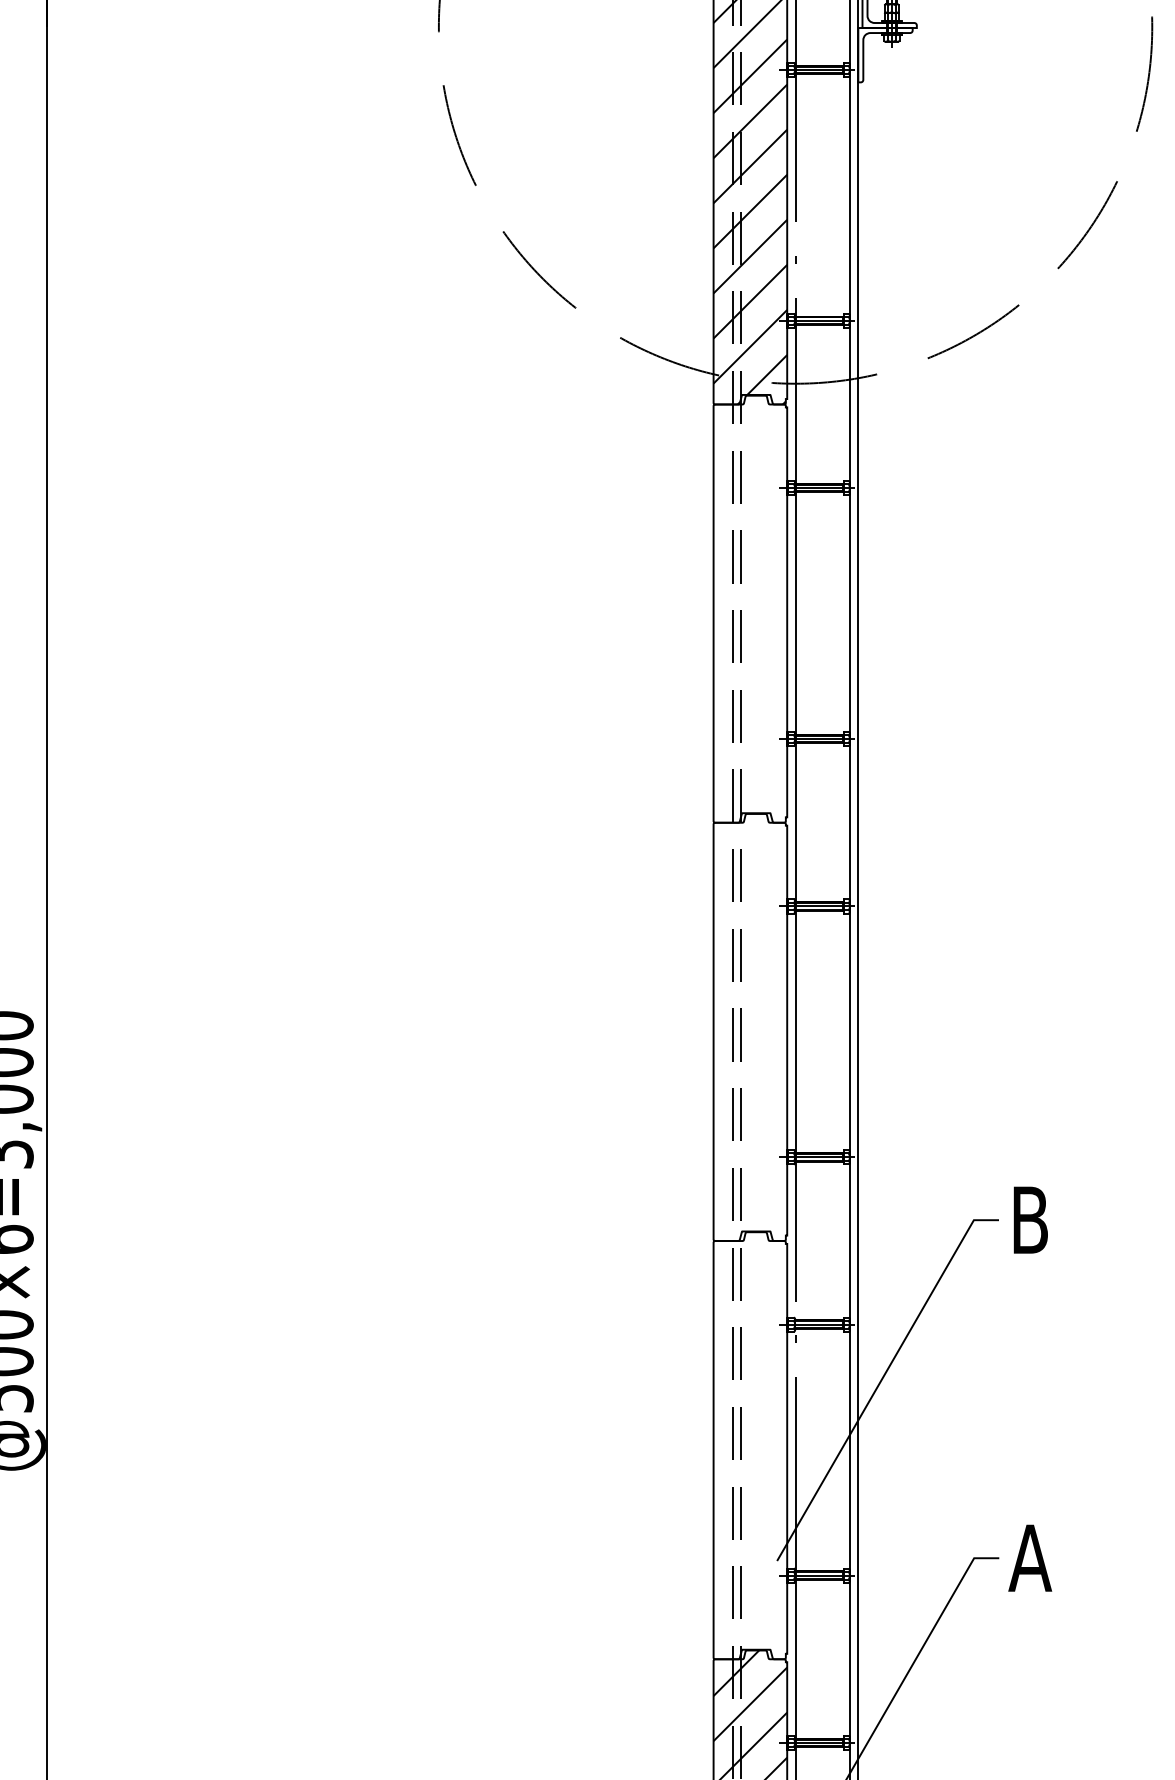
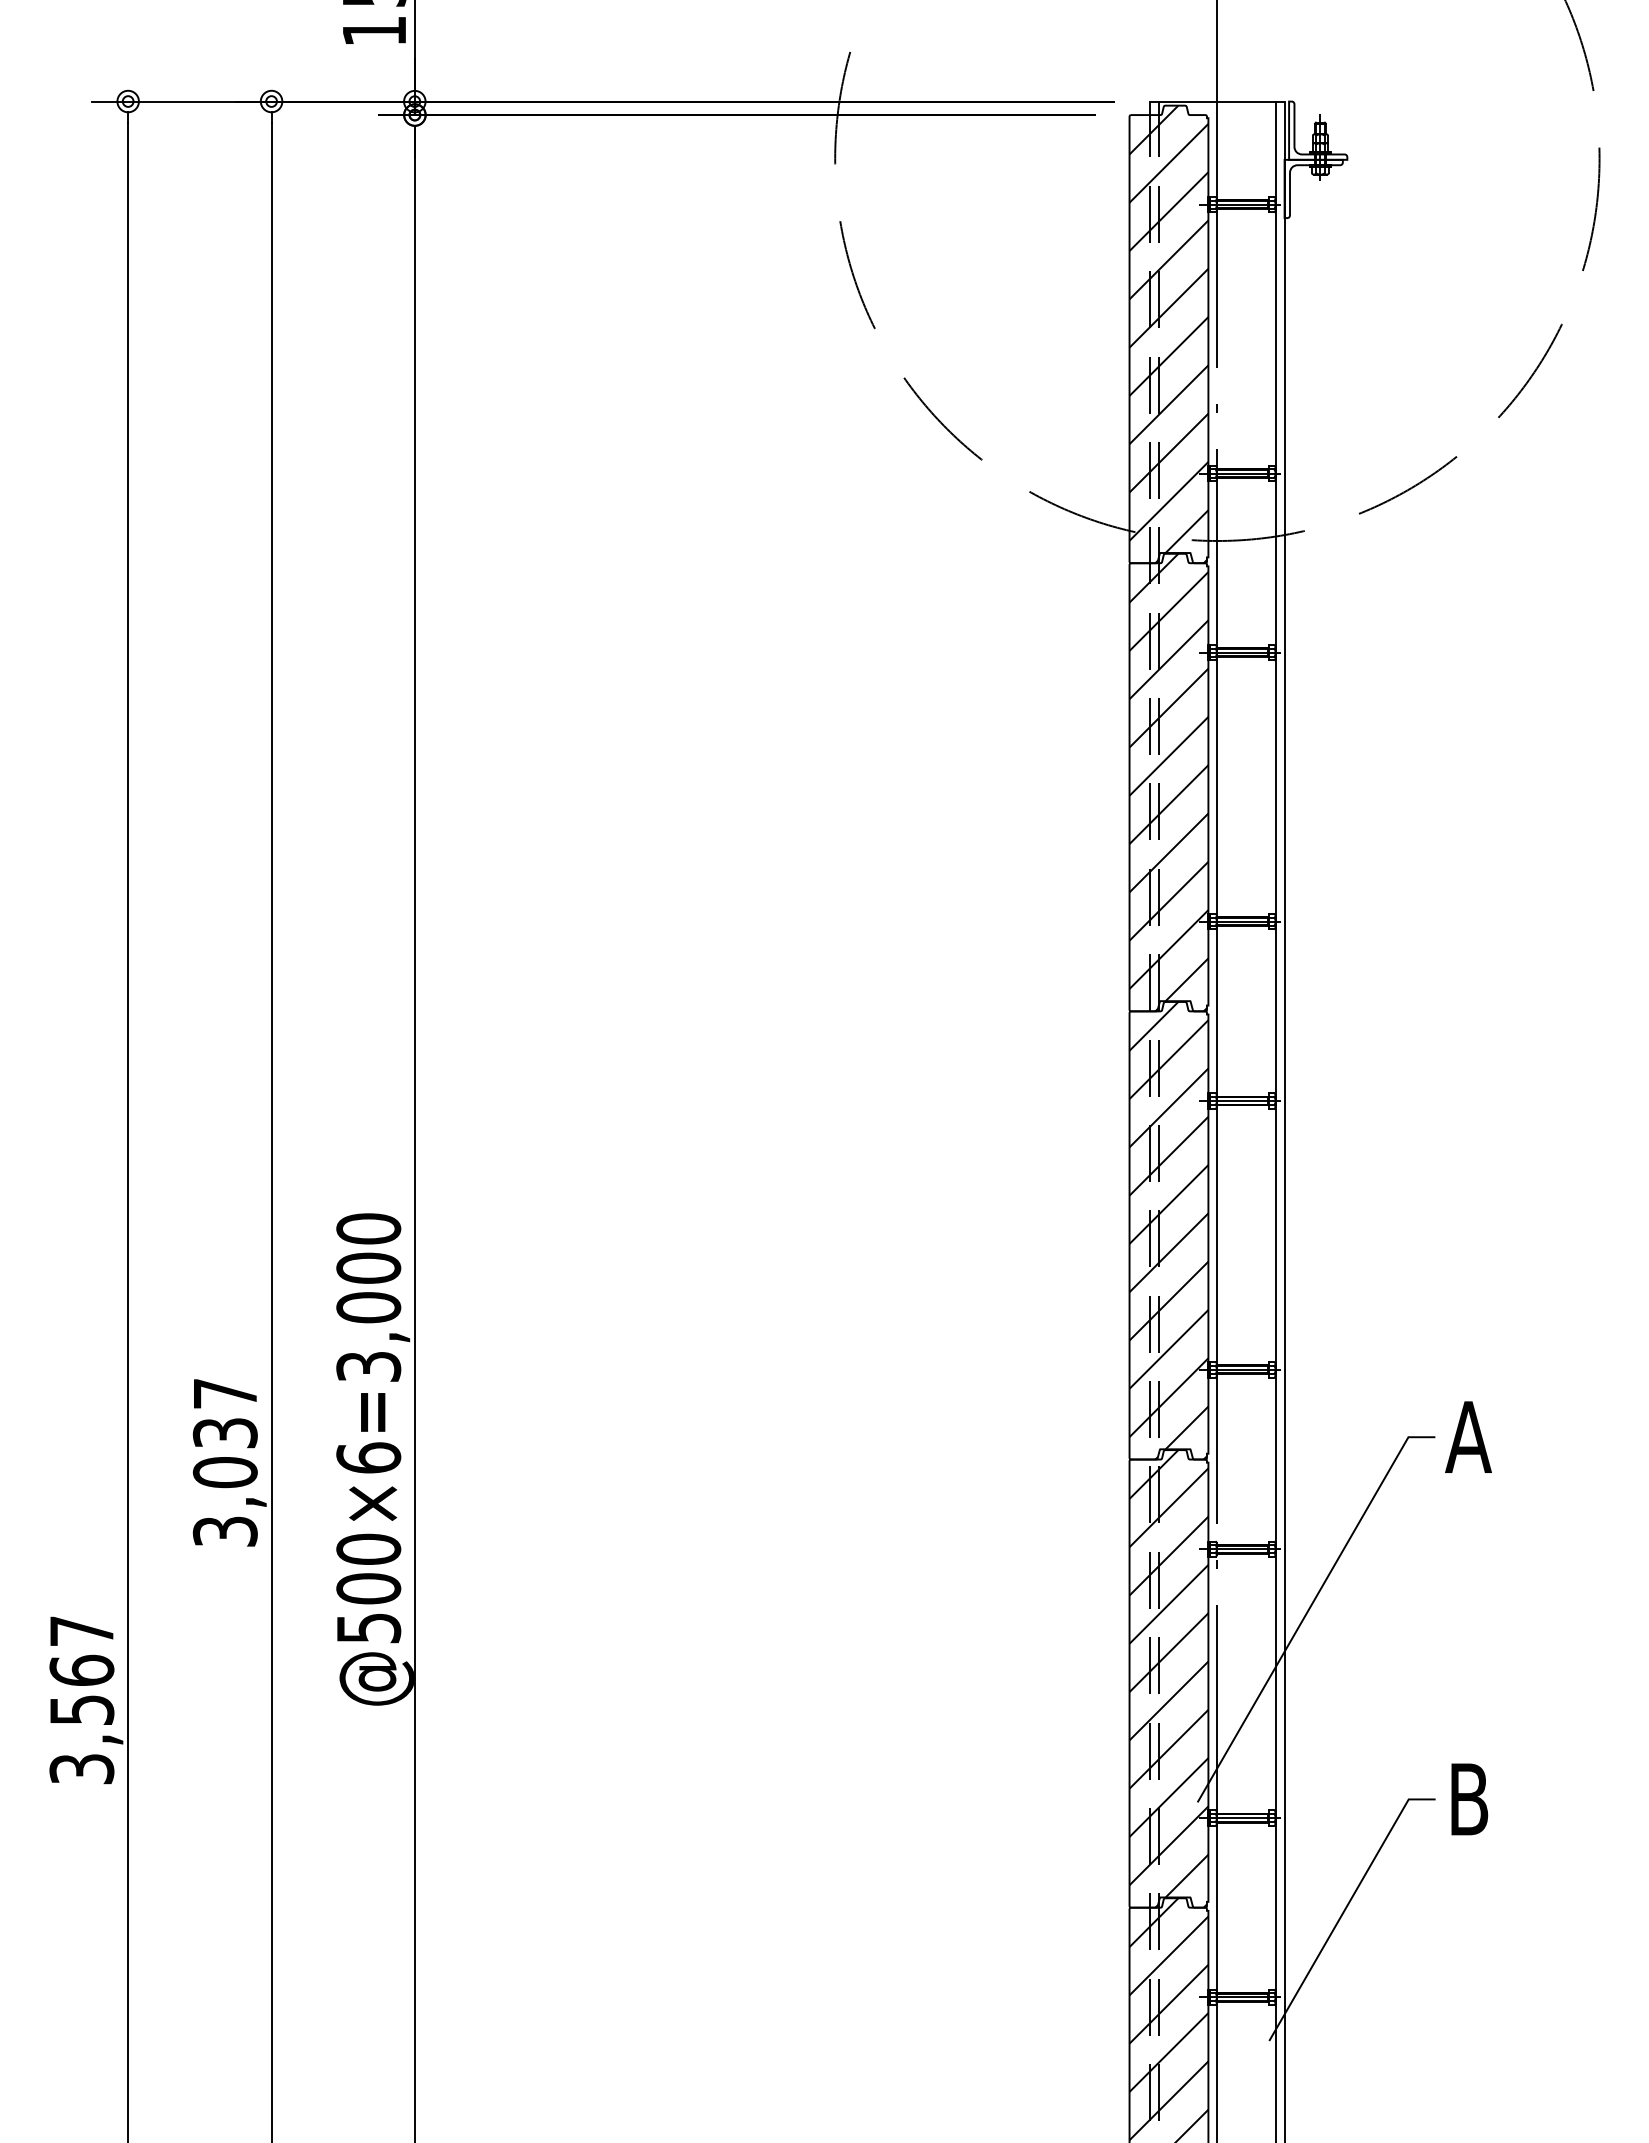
hatch: (749, 609) -> (1168, 782), added
hatch: (749, 1027) -> (1168, 1230), added
text: (1029, 1219) -> (1468, 1436), B -> A
hatch: (749, 1445) -> (1168, 1678), added
text: (1029, 1558) -> (1468, 1799), A -> B

